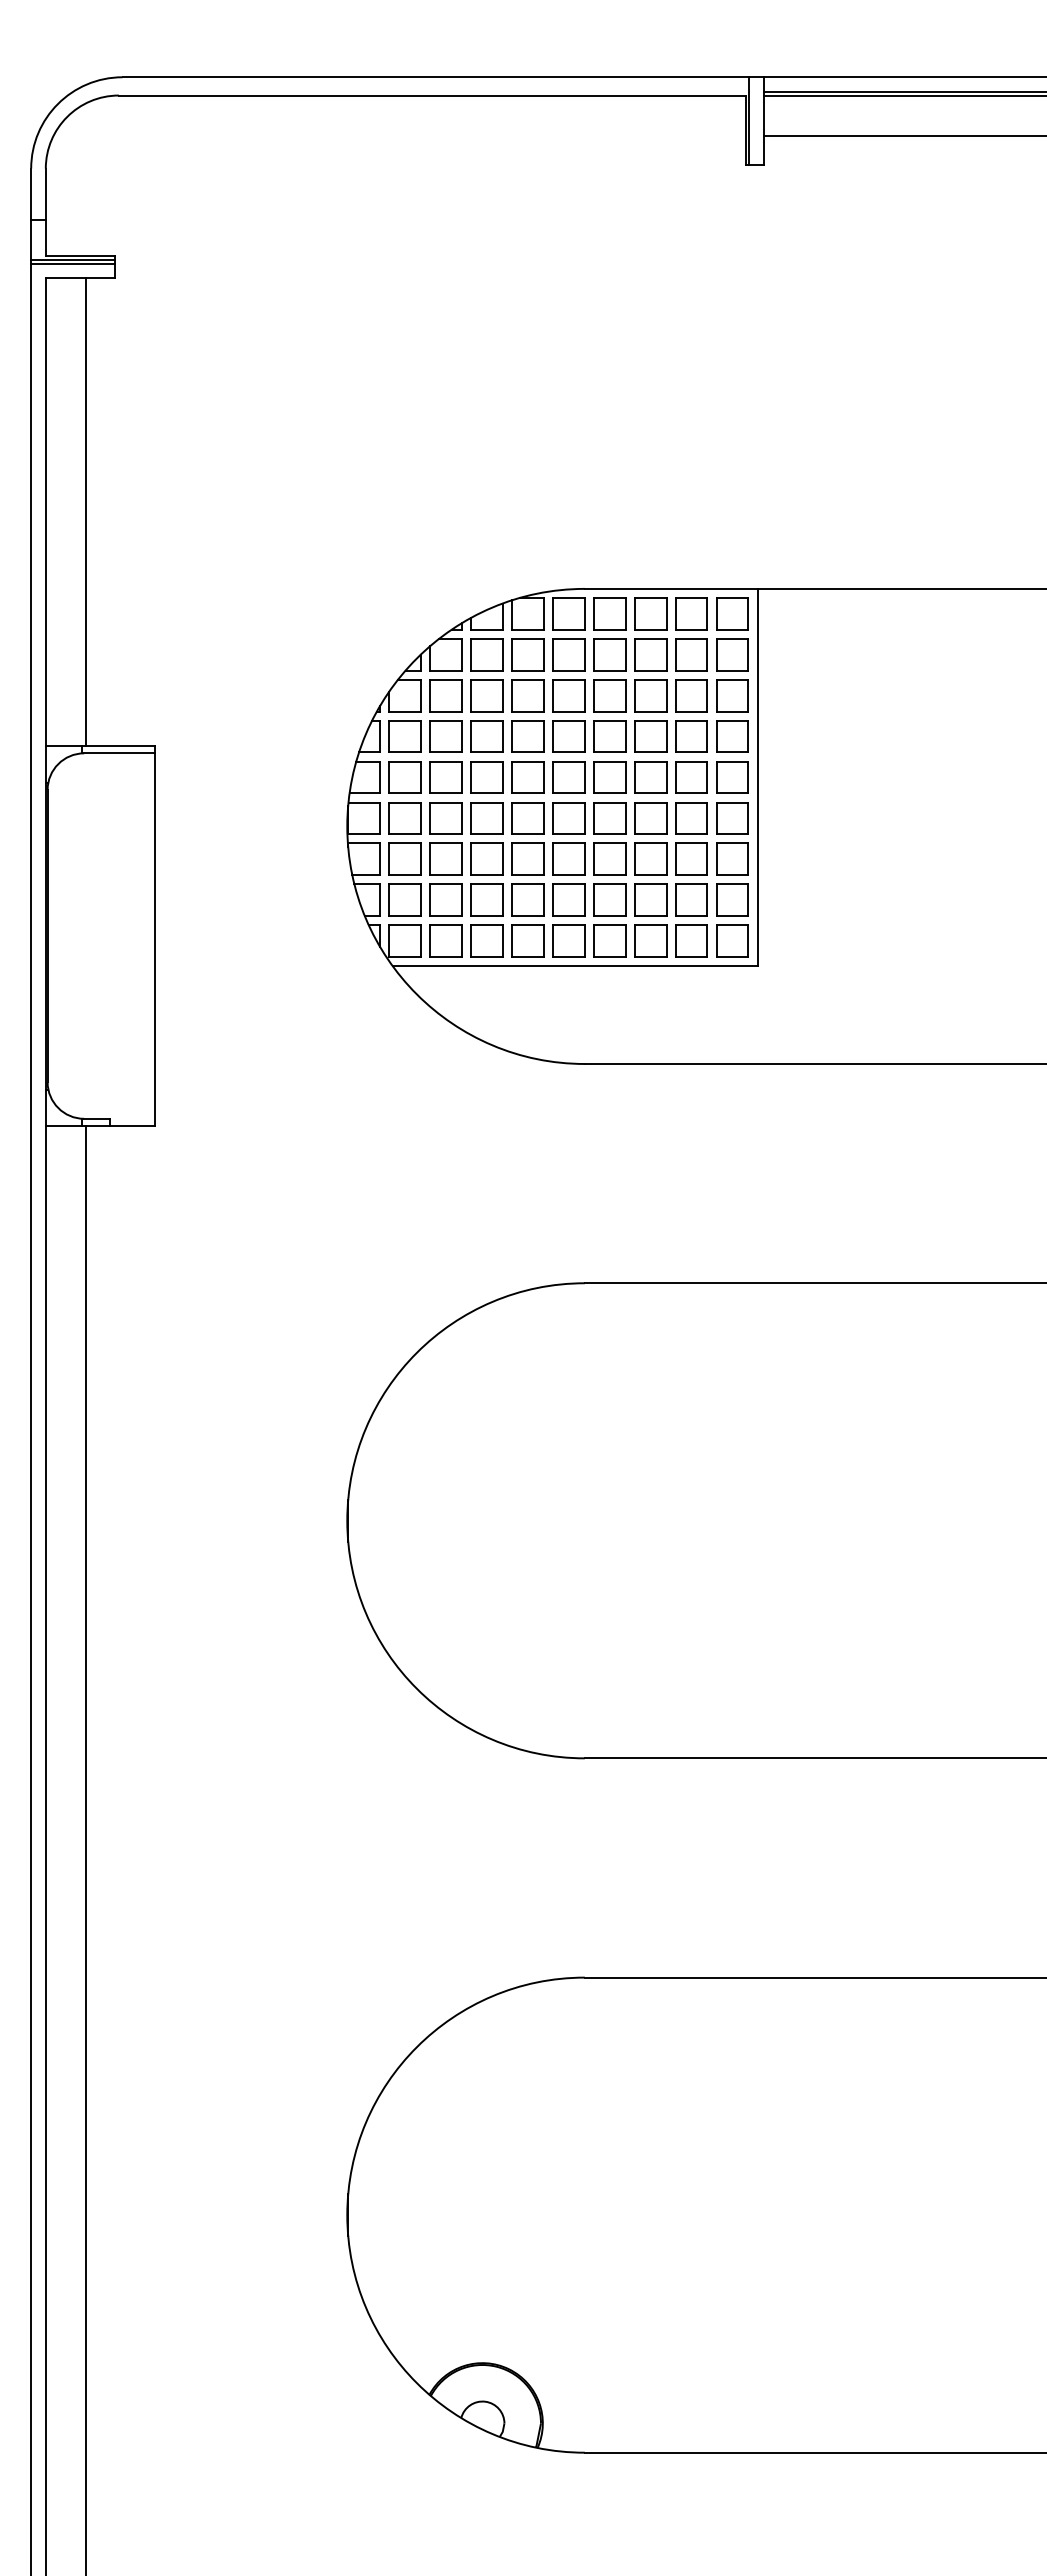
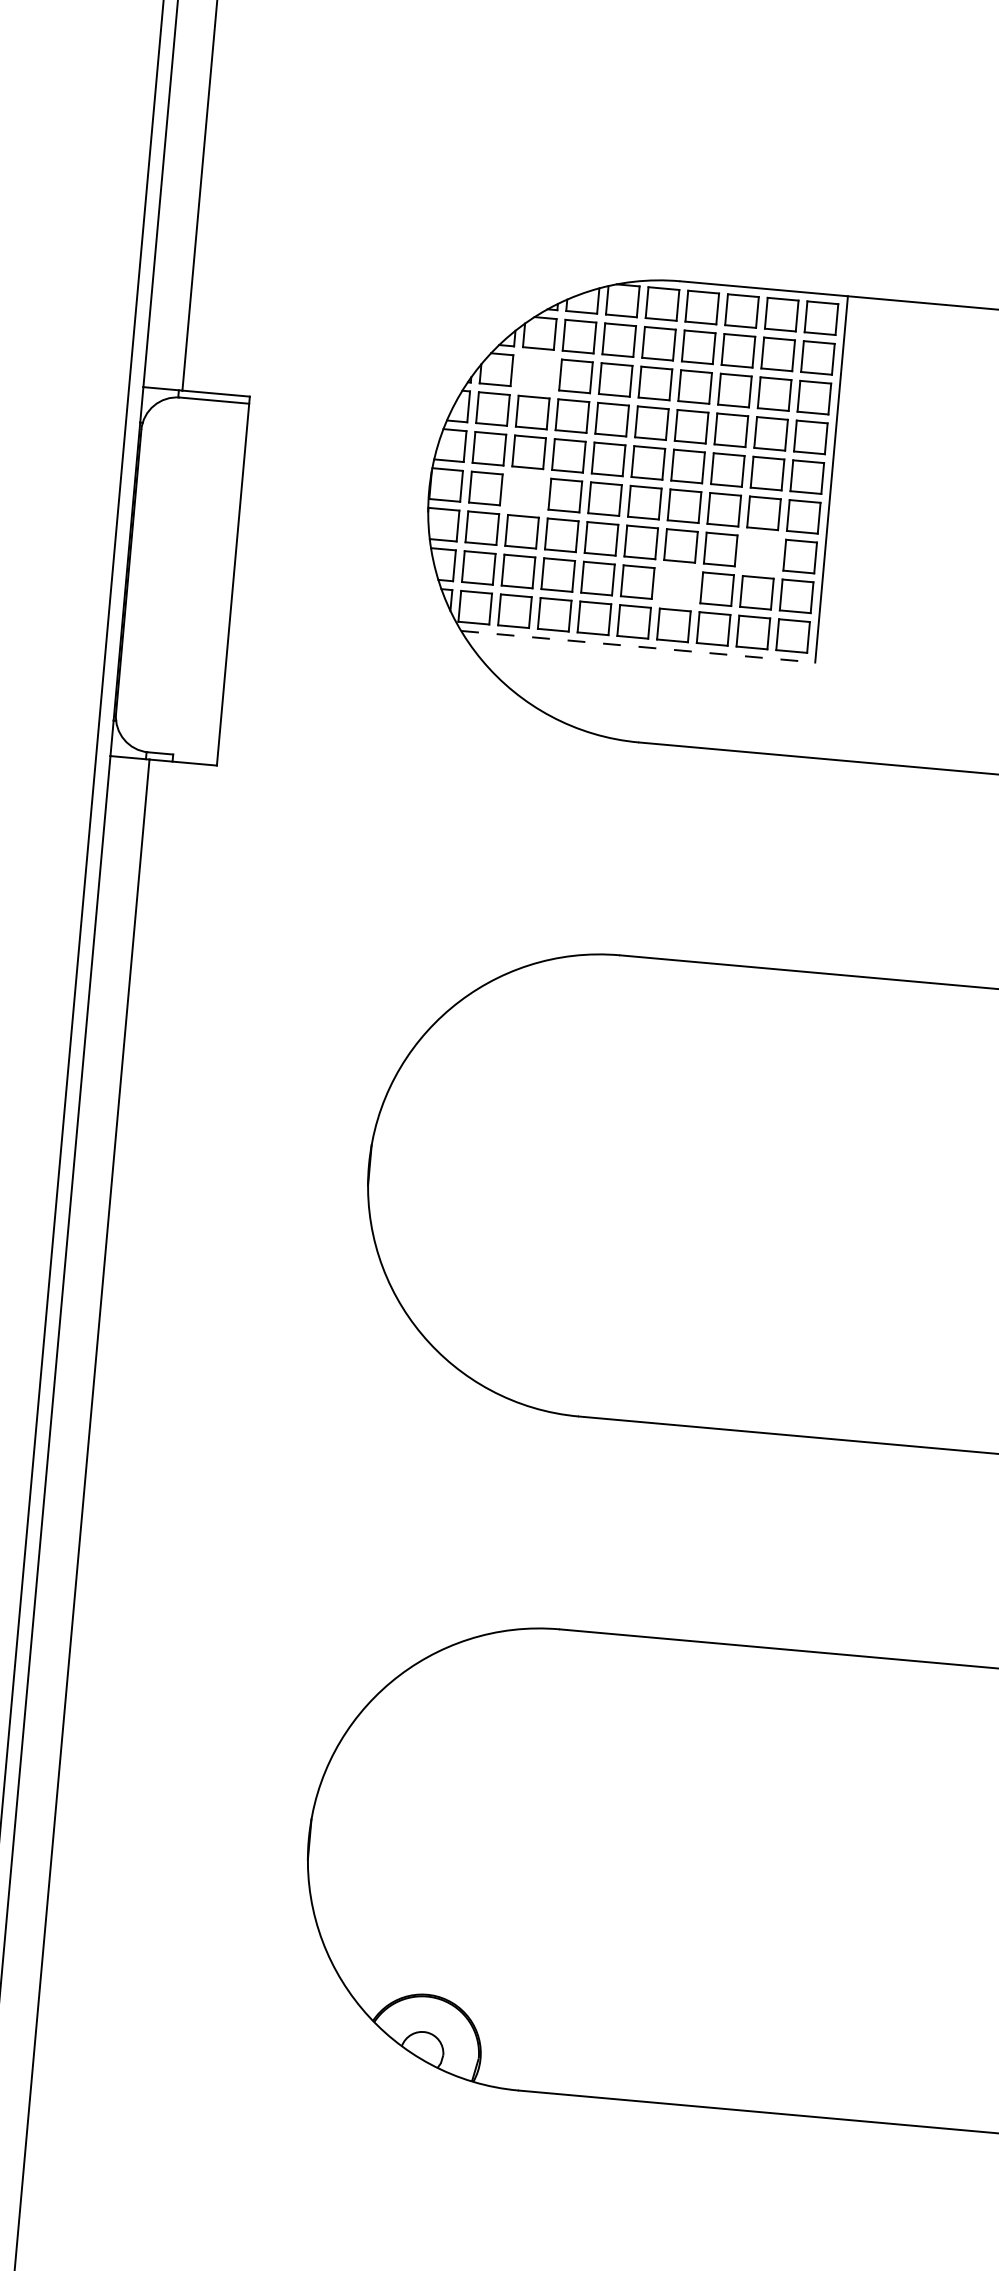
part: (445, 695) -> (535, 372), removed
part: (445, 818) -> (525, 492), removed
part: (691, 858) -> (760, 552), removed
part: (609, 899) -> (677, 584), removed
line: (575, 966) -> (638, 647), solid -> dashed

